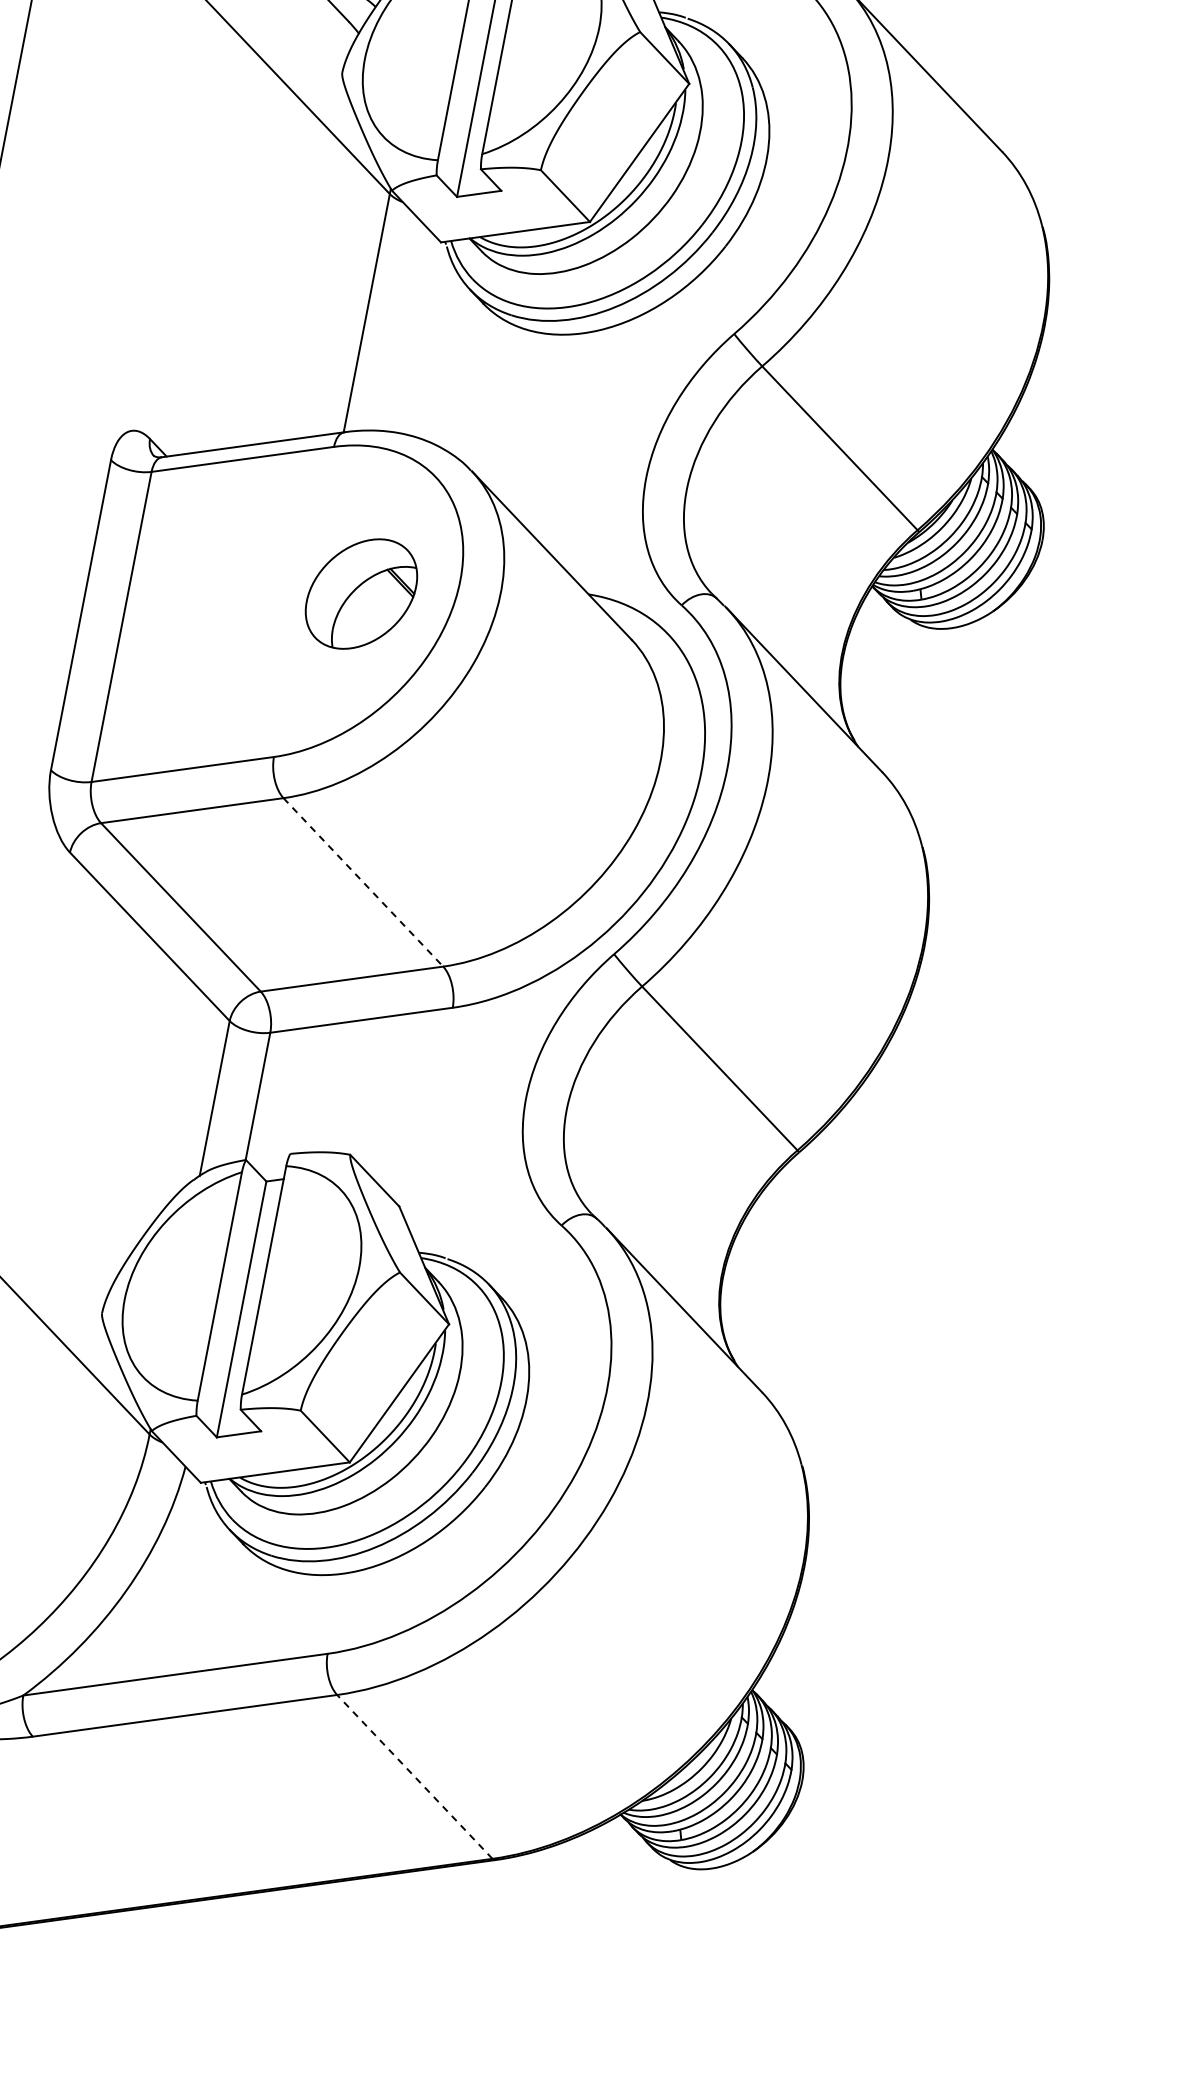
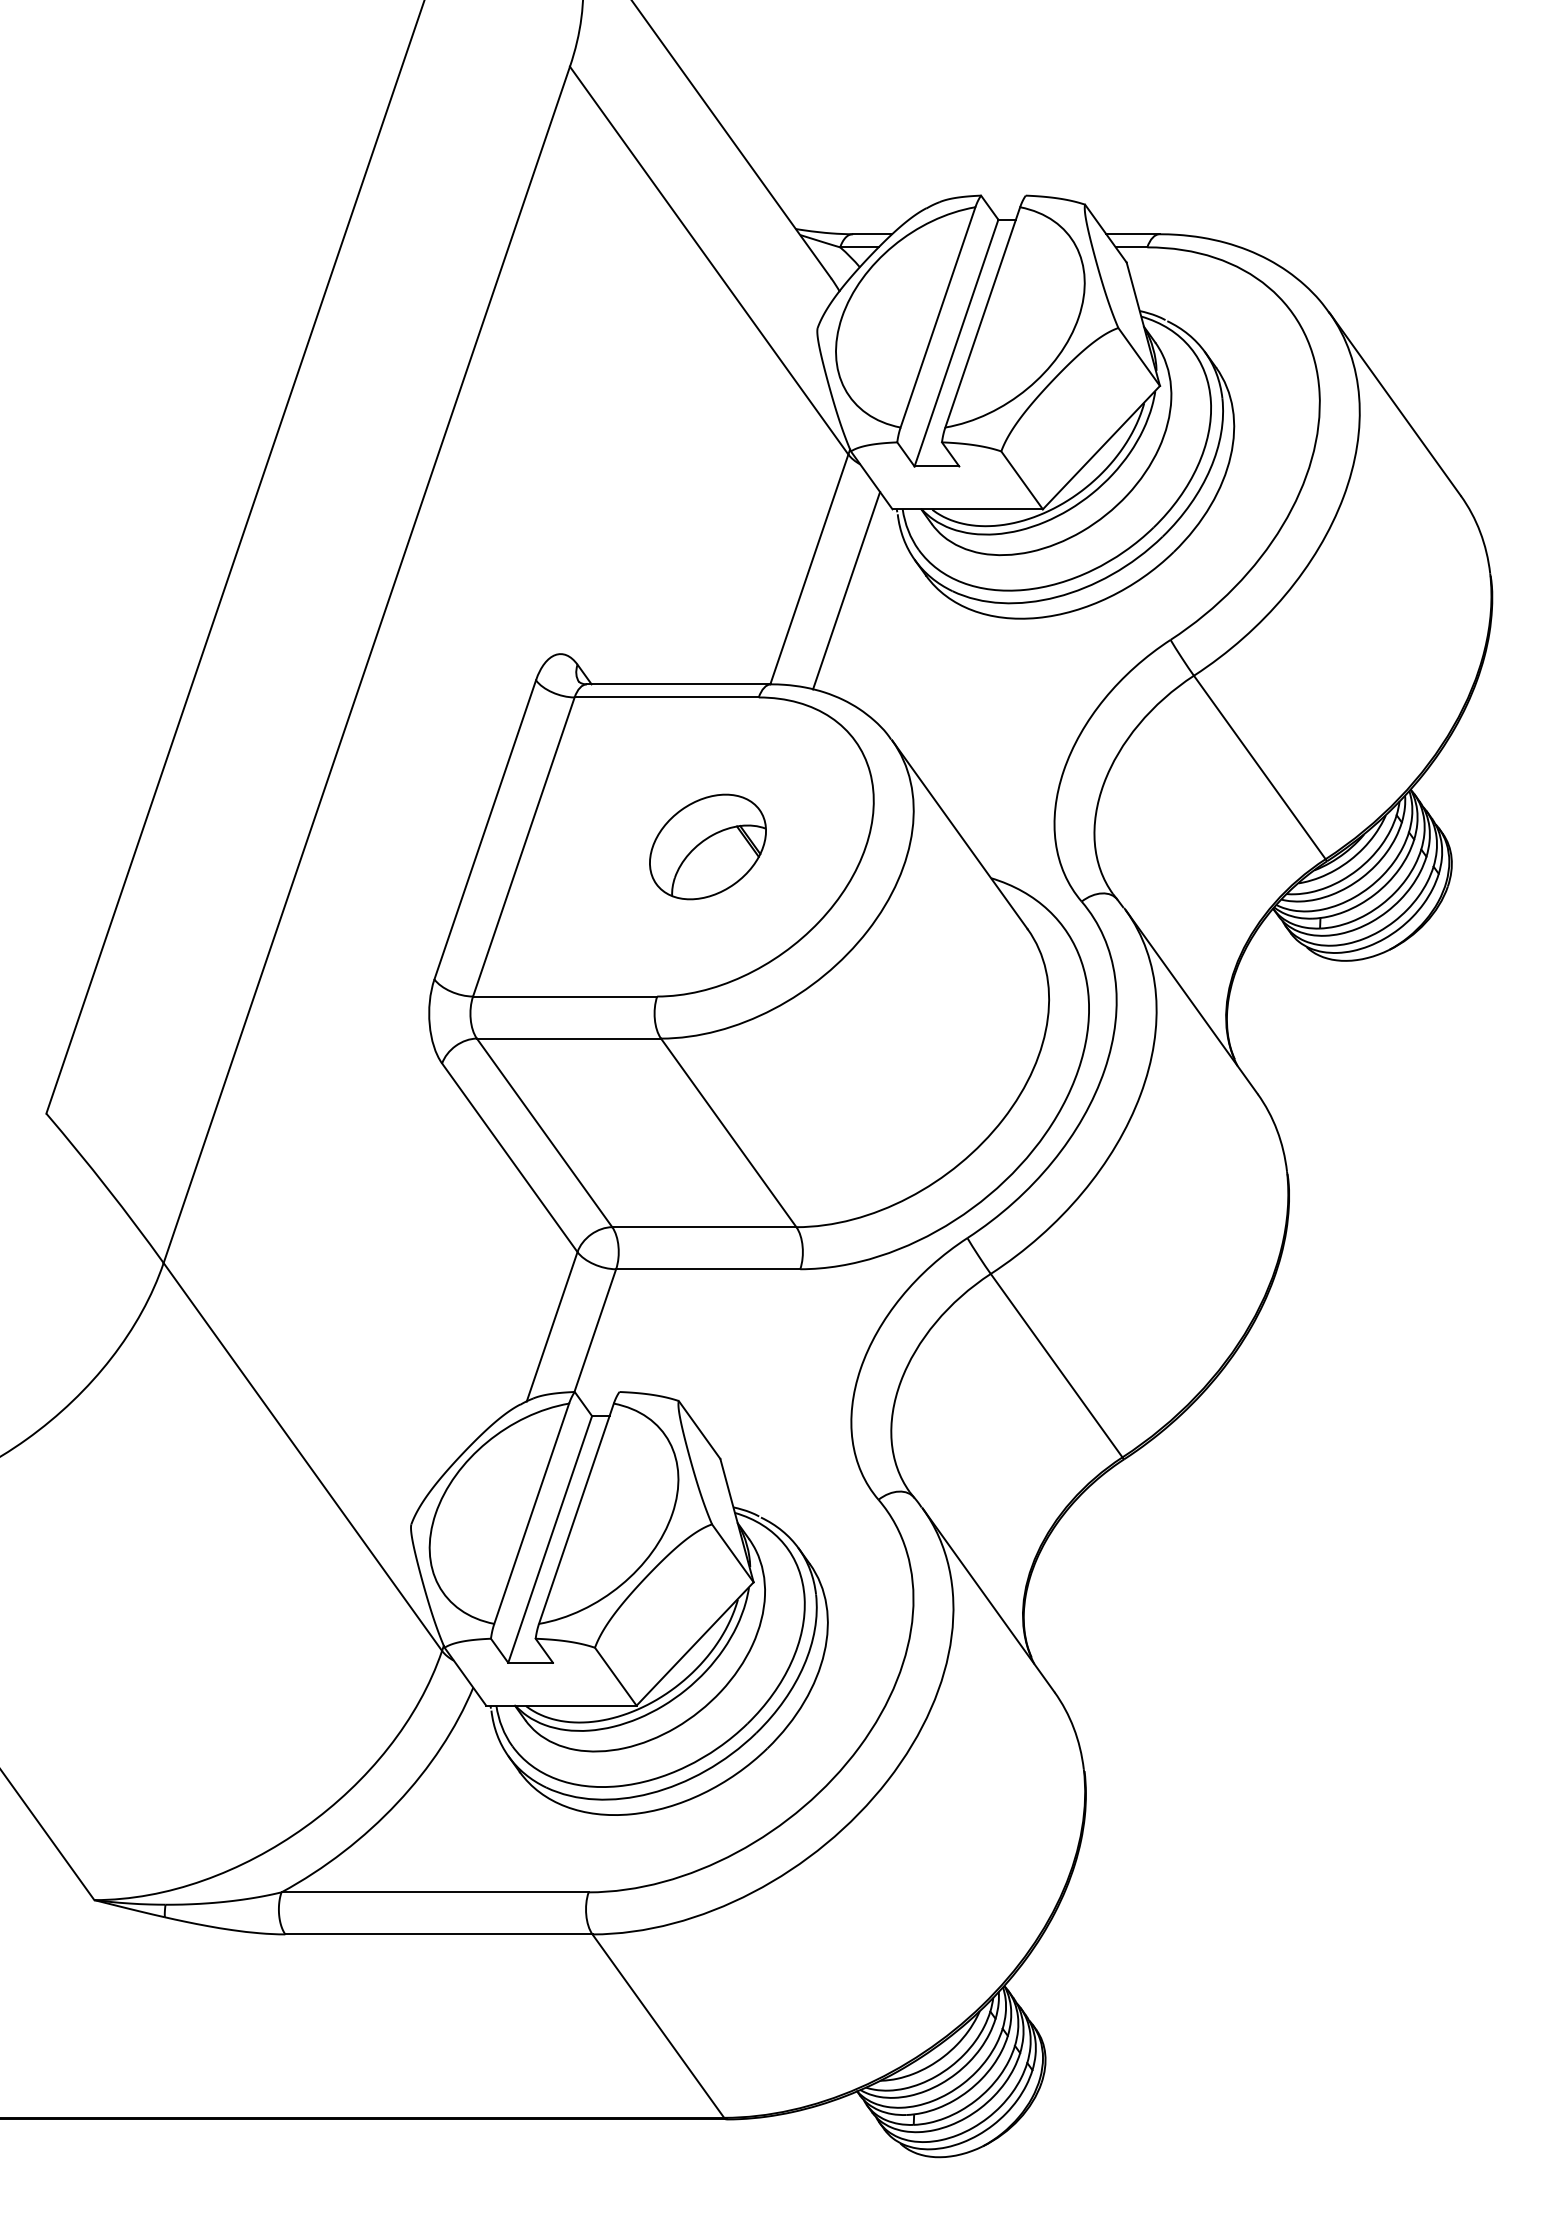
line: (406, 329) -> (846, 590), added
part: (360, 593) -> (707, 846), moved
line: (364, 882) -> (729, 1133), dashed -> solid
line: (415, 1777) -> (658, 2026), dashed -> solid

